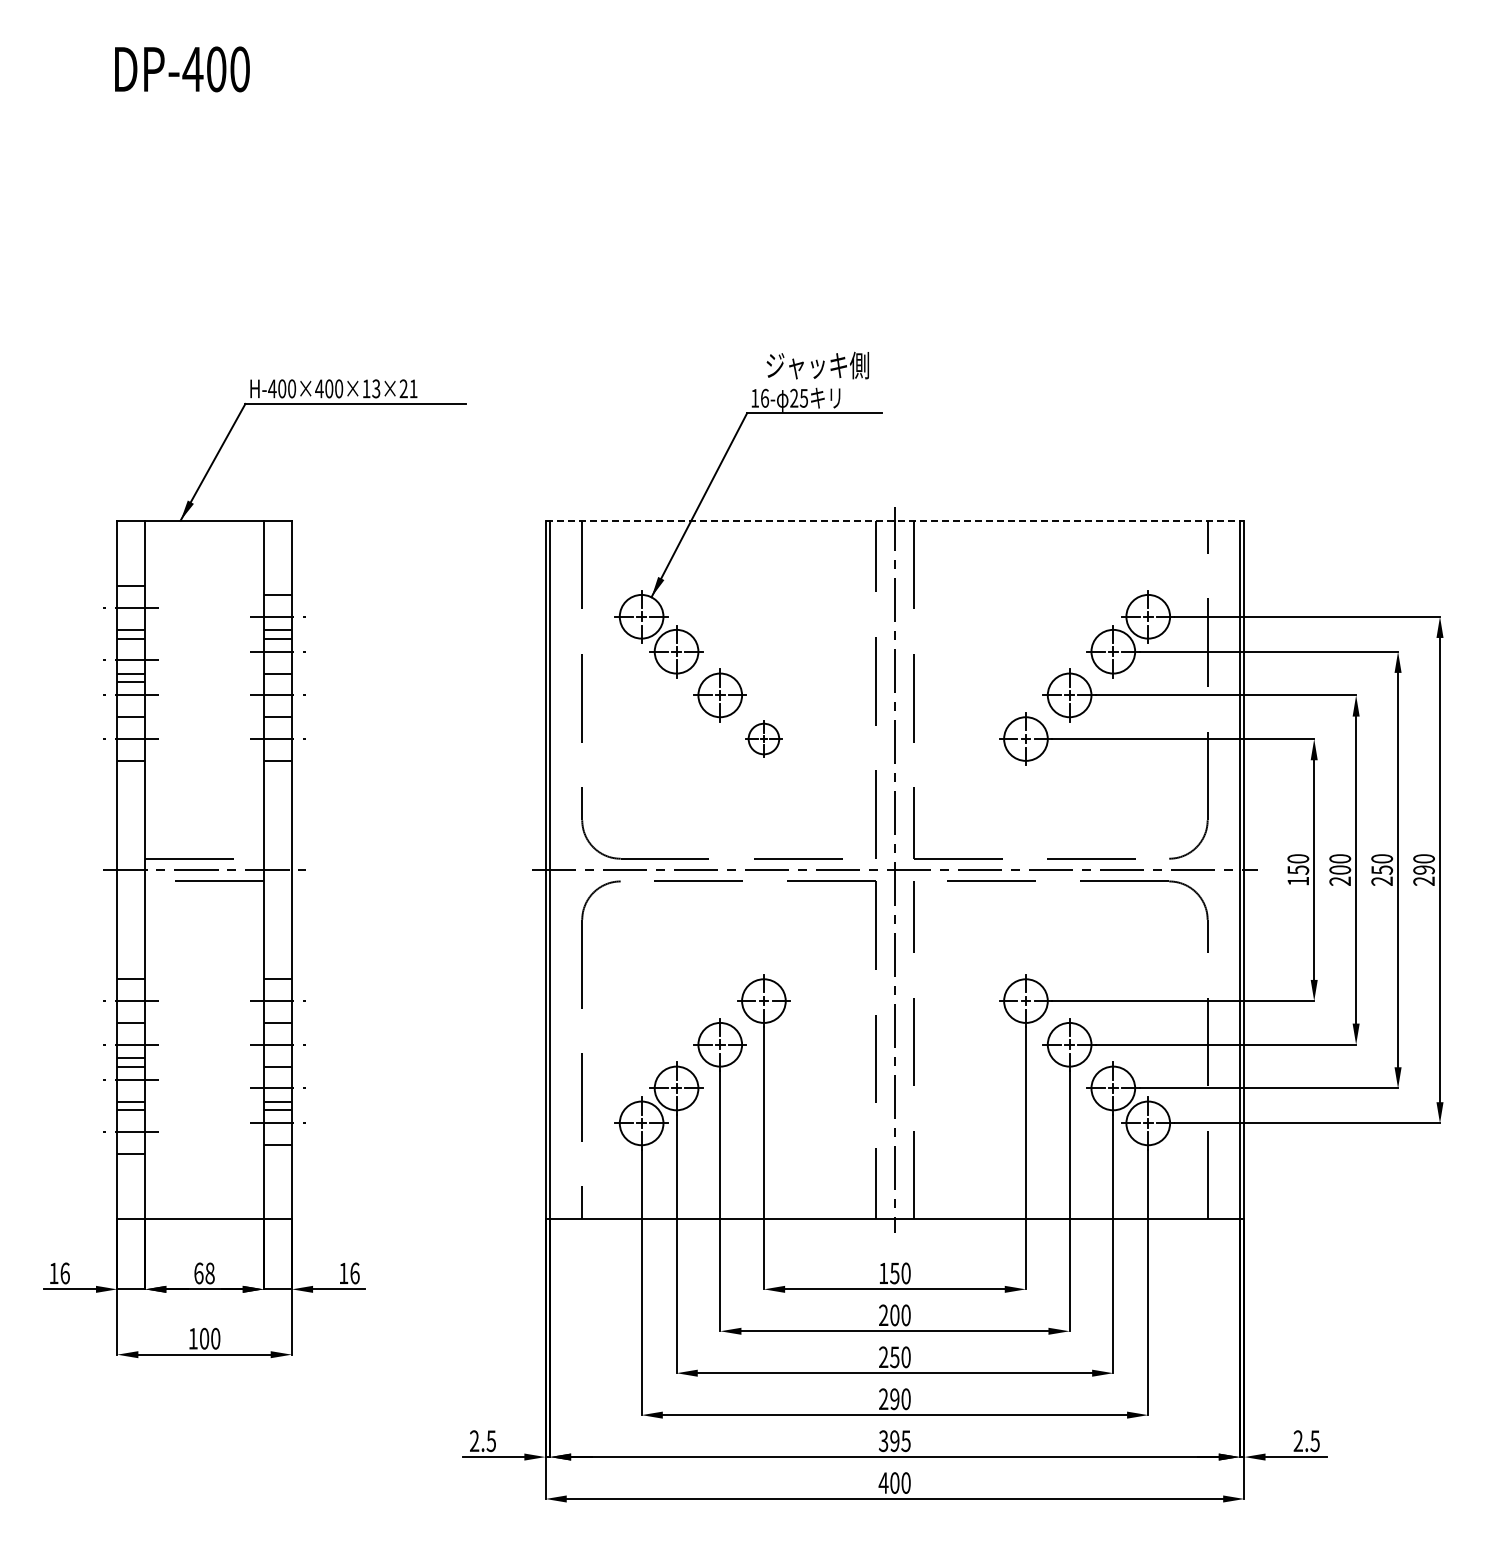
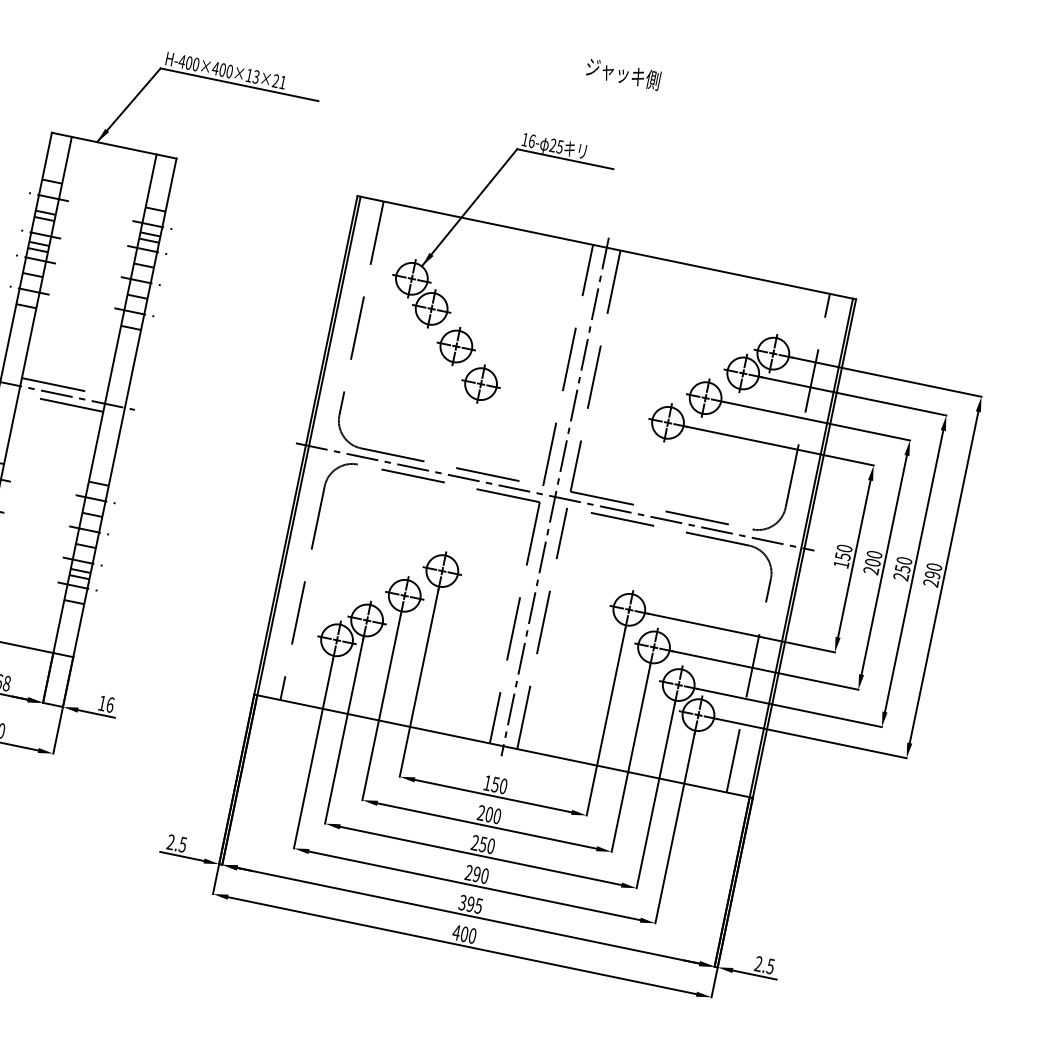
text: (817, 365) -> (623, 73), moved
line: (895, 520) -> (607, 247), dashed -> solid
part: (763, 738) -> (480, 383), size x1.43

